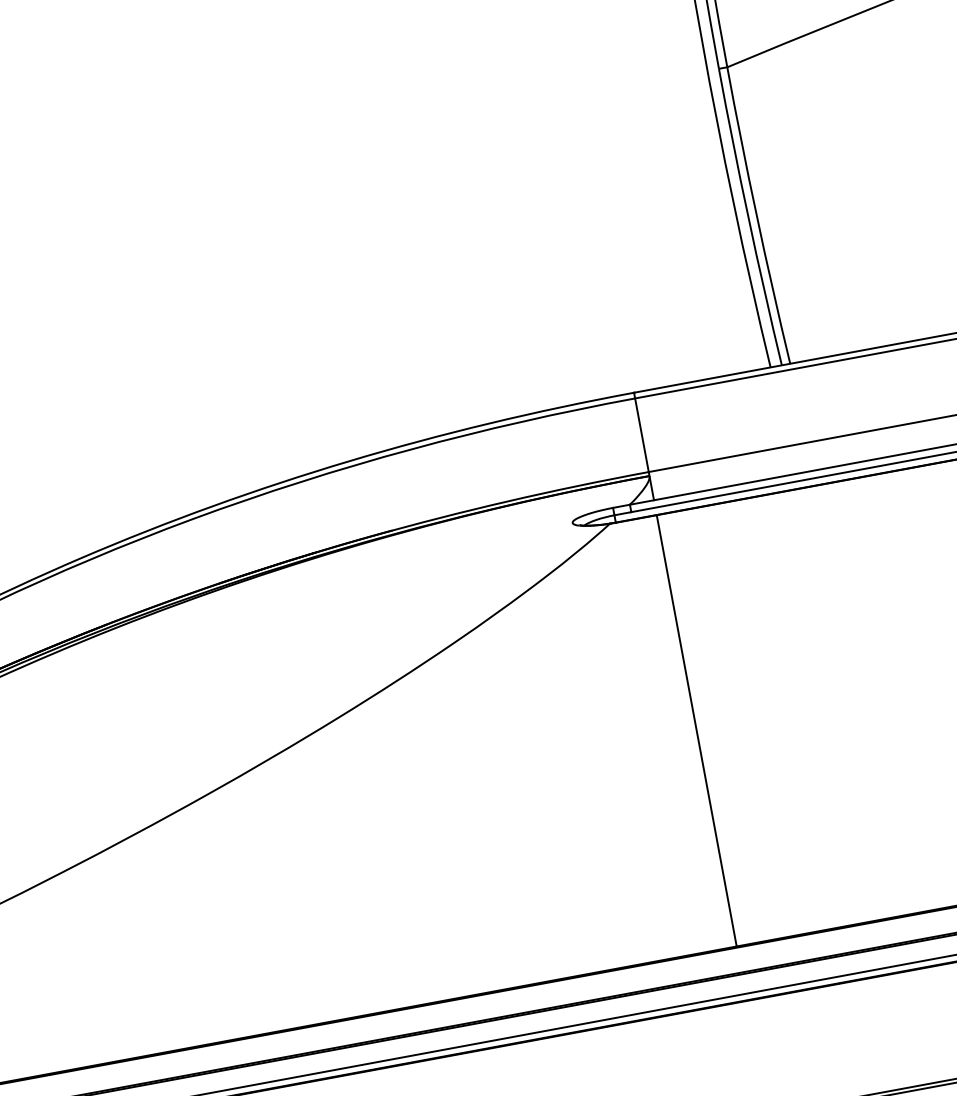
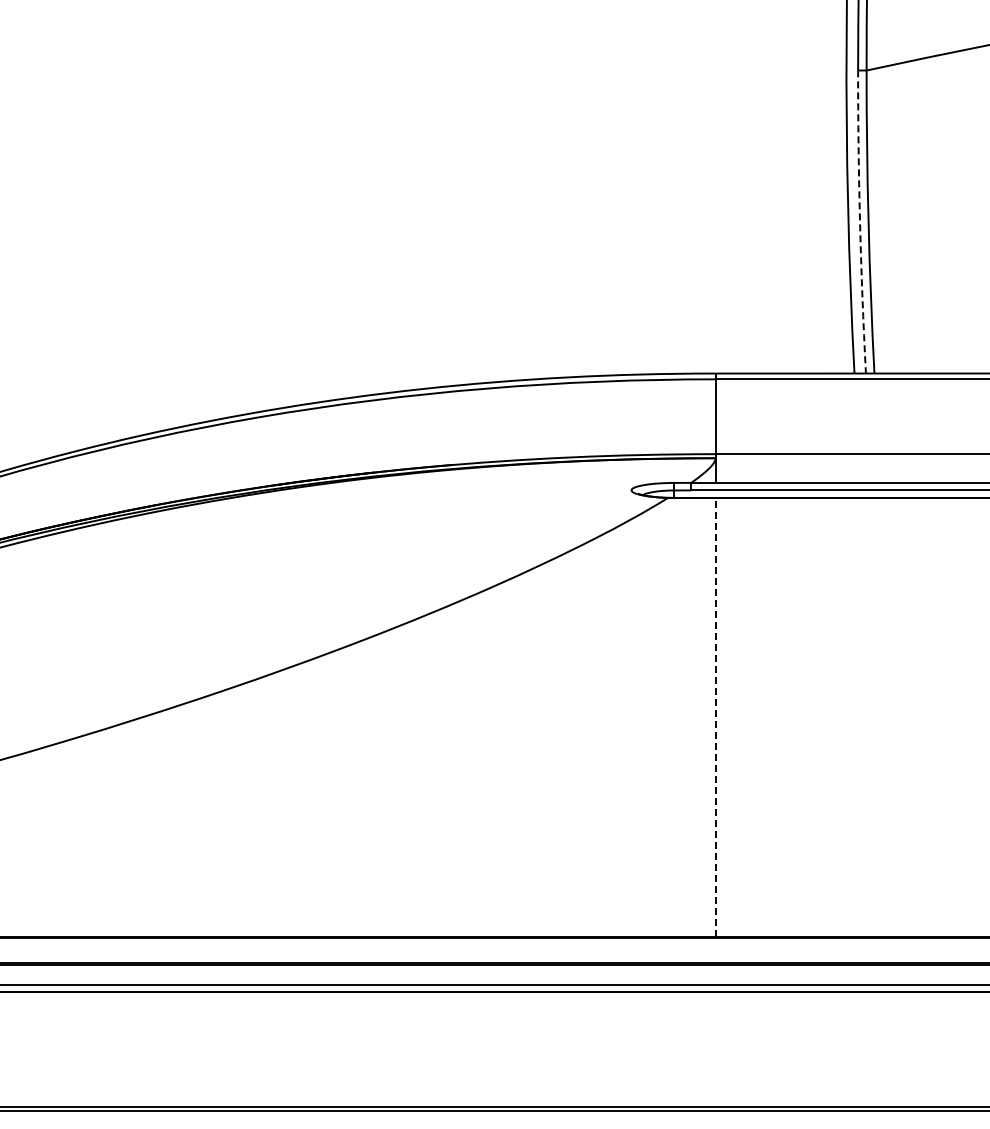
arc: (748, 217) -> (860, 222), solid -> dashed
line: (696, 730) -> (715, 716), solid -> dashed

